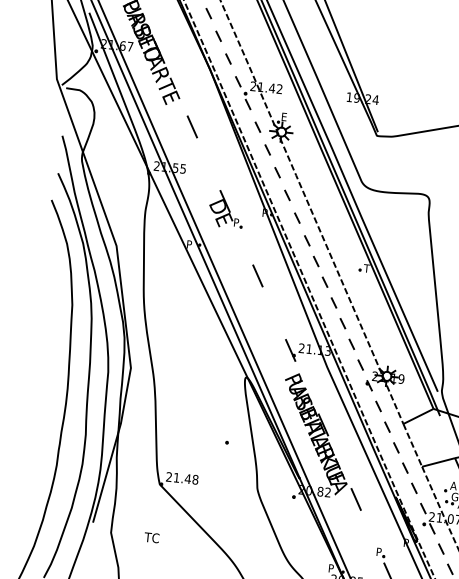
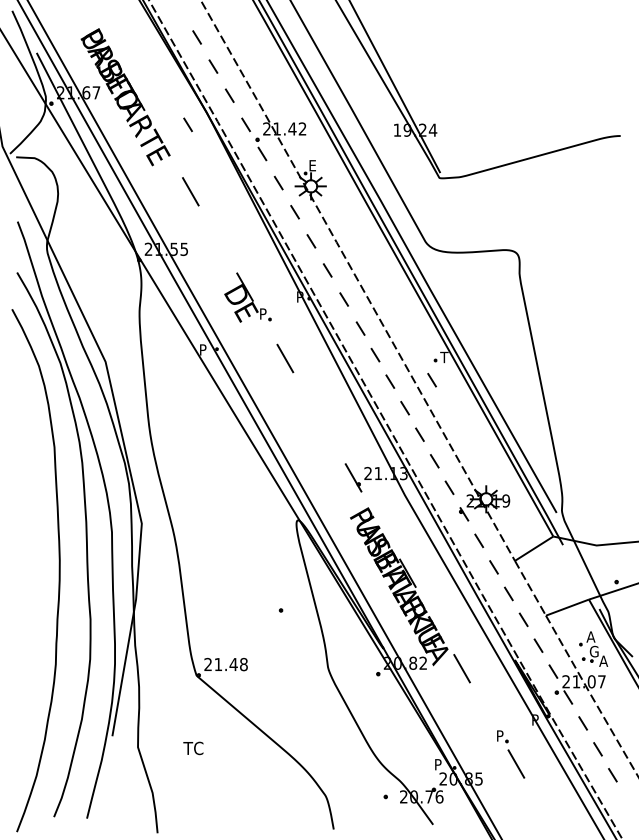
line: (195, 77) -> (187, 124), added
line: (258, 275) -> (285, 358), moved
line: (355, 284) -> (431, 380), added

